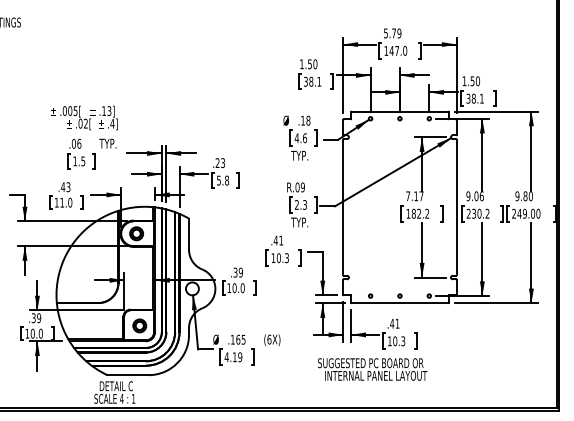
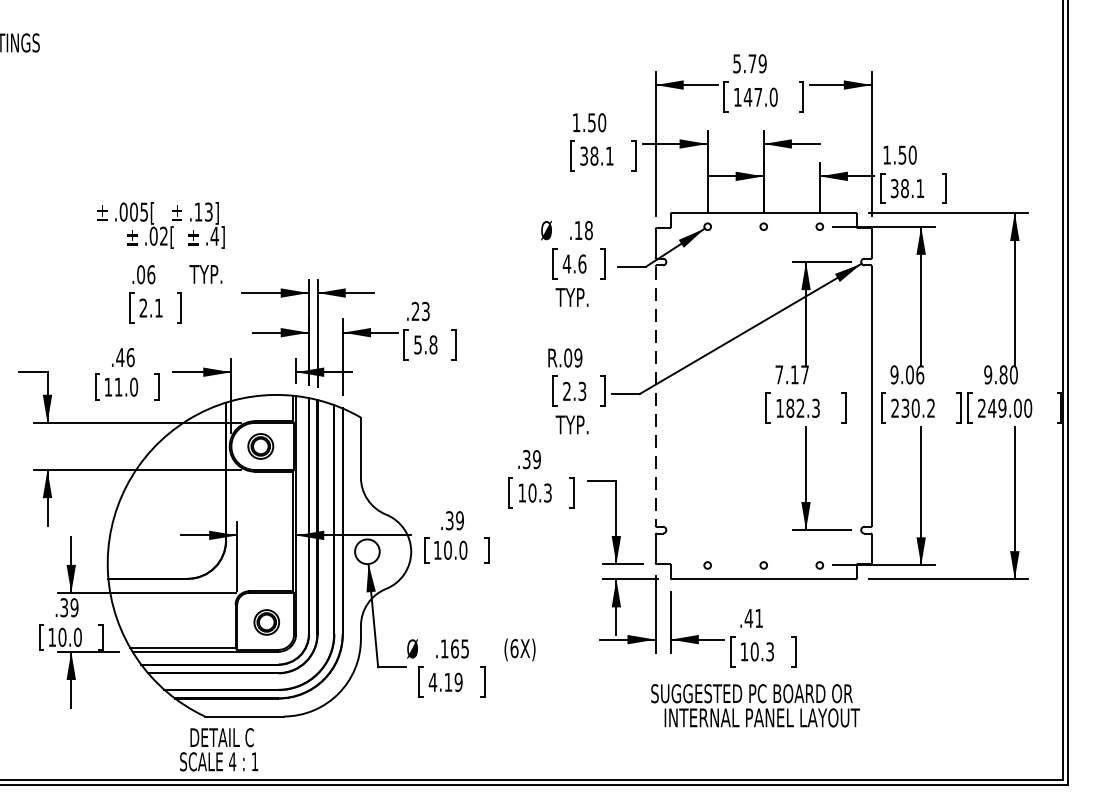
text: (79, 161) -> (151, 308), 1.5 -> 2.1
text: (68, 187) -> (130, 358), .43 -> .46
line: (343, 207) -> (655, 396), solid -> dashed
text: (427, 213) -> (816, 407), 182.2 -> 182.3
text: (278, 240) -> (531, 459), .41 -> .39
text: (372, 369) -> (755, 705), moved

